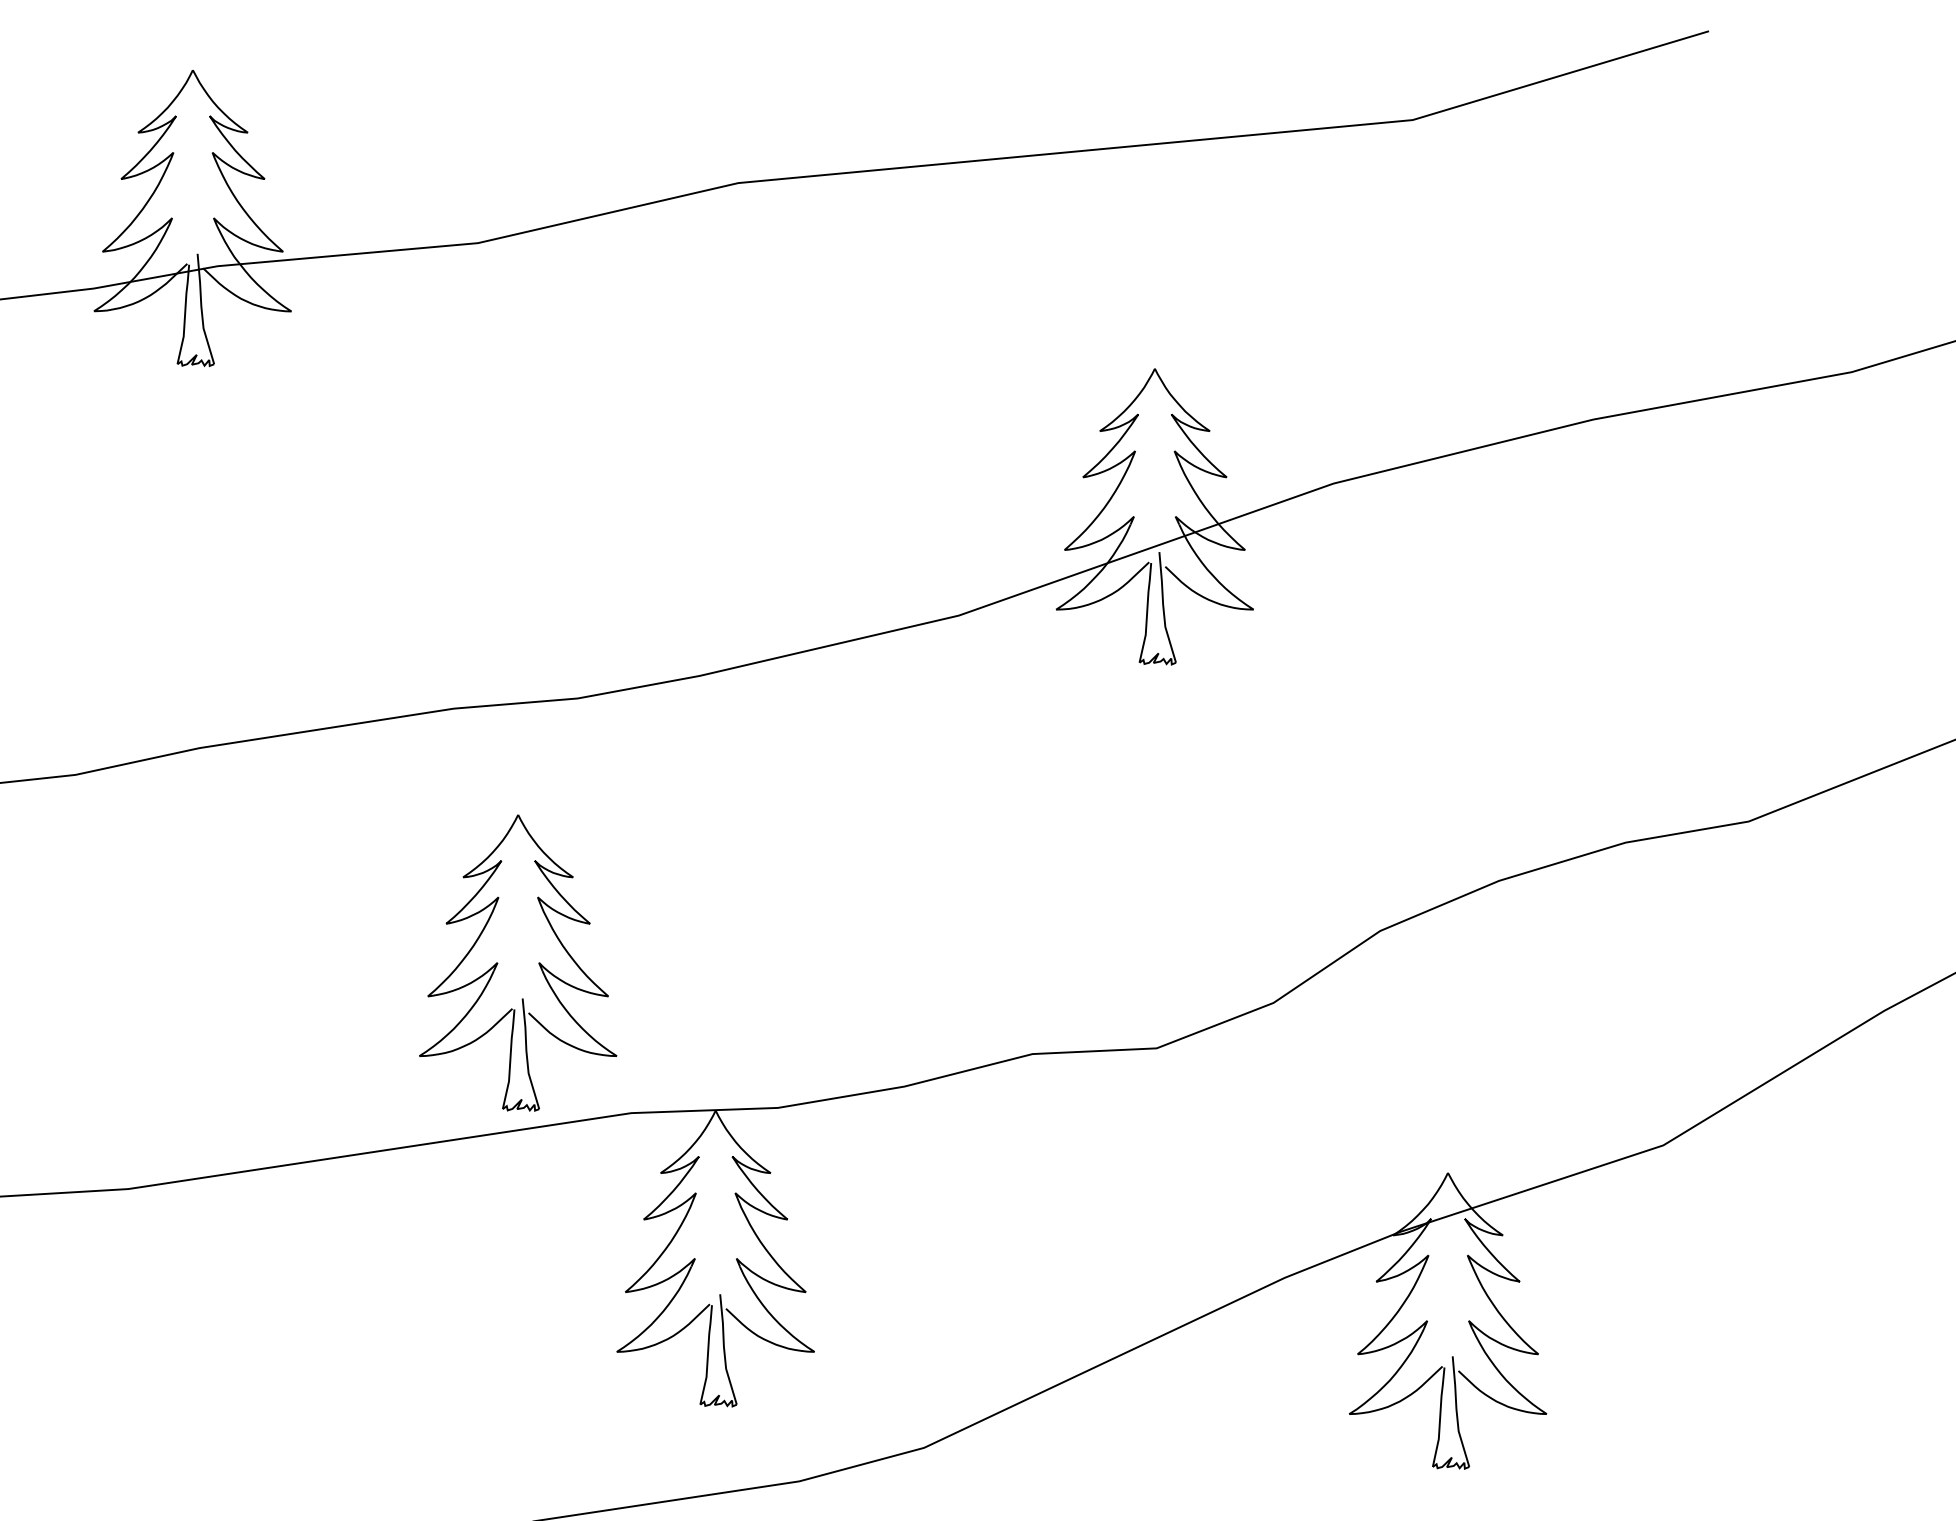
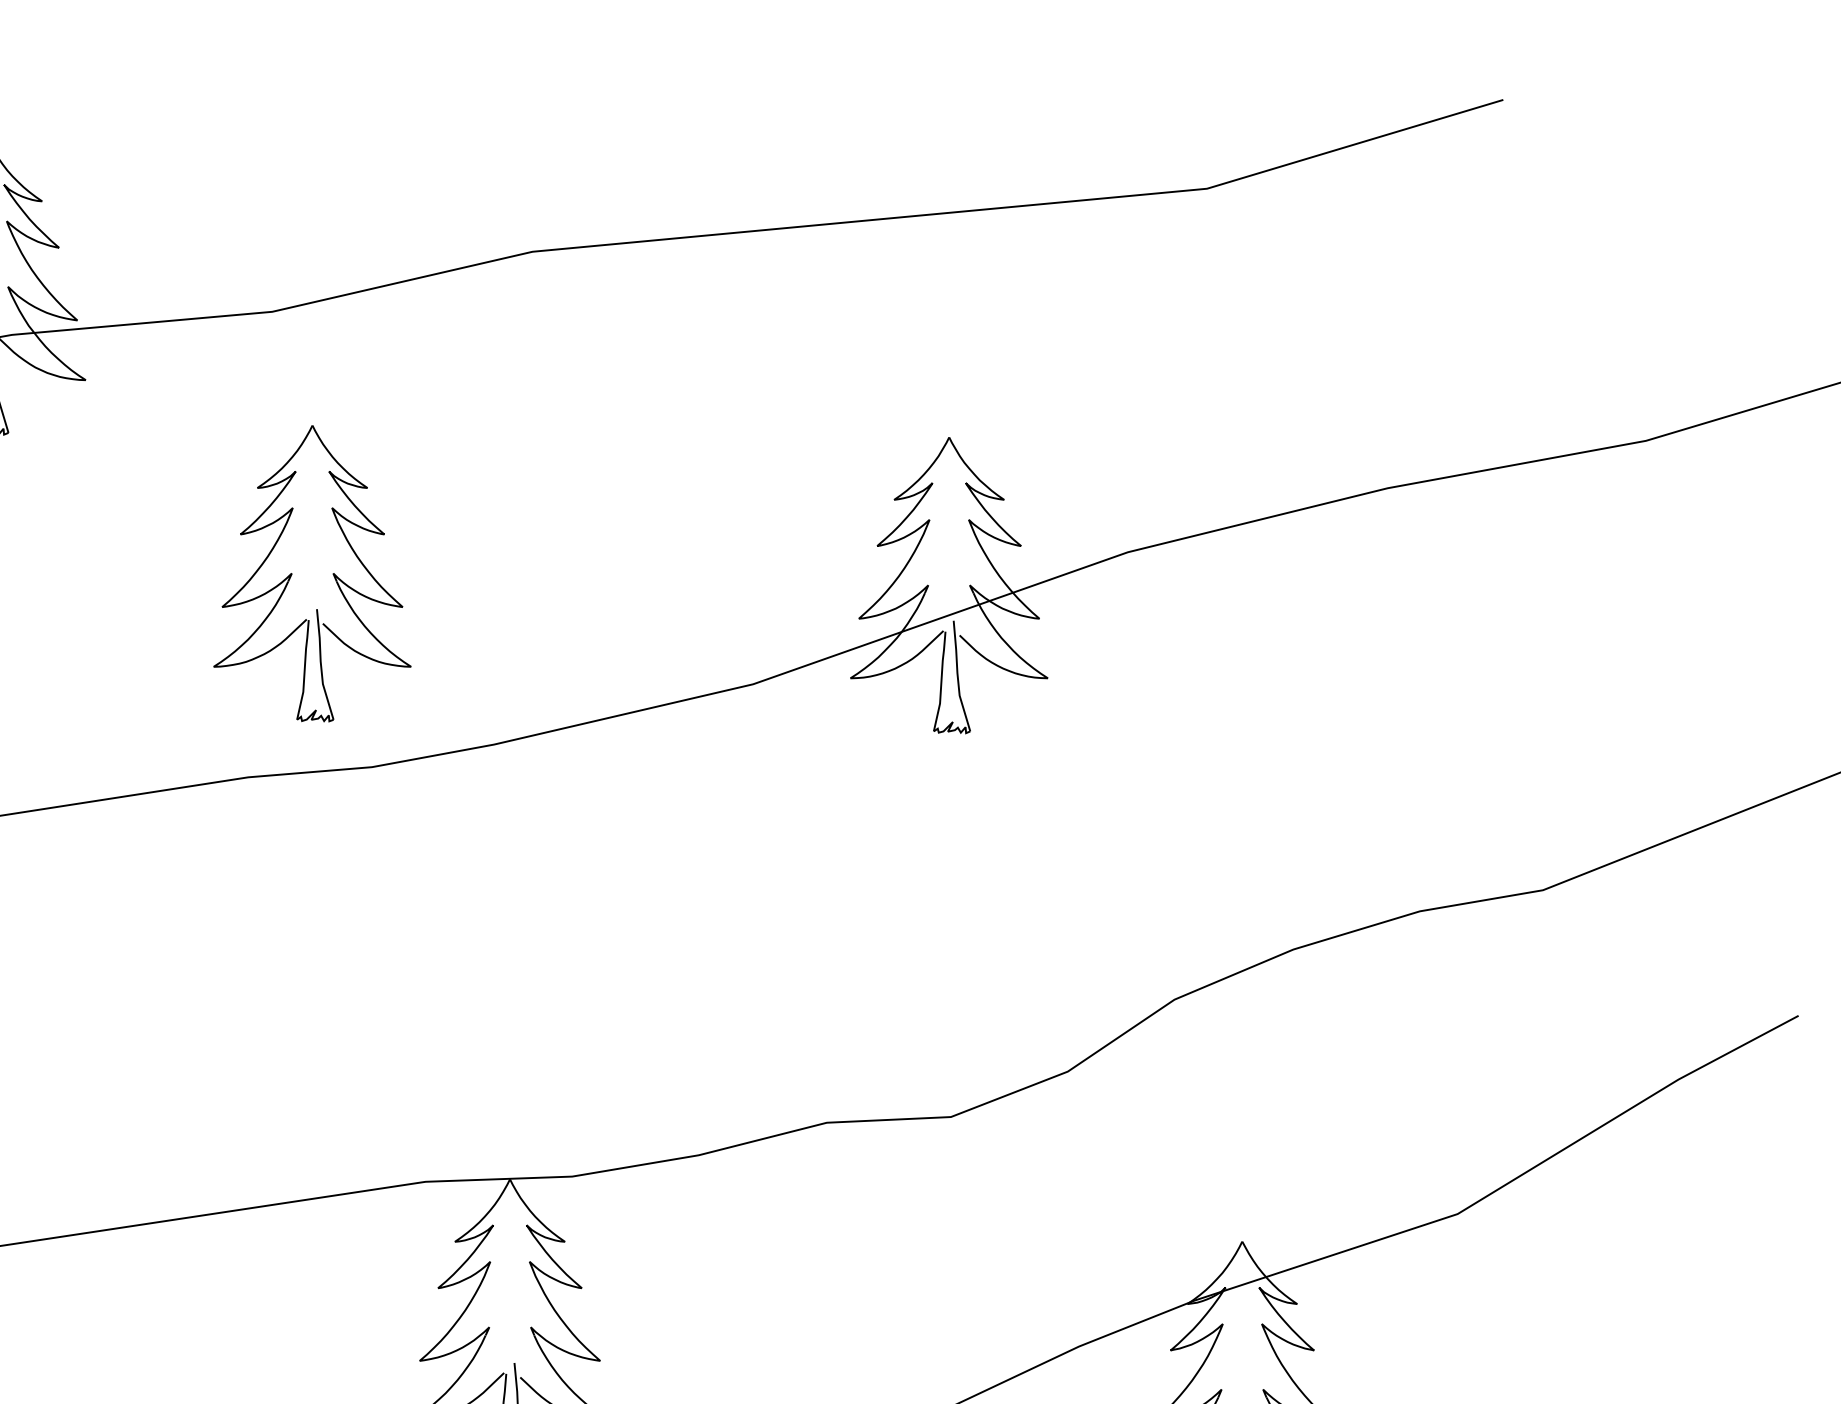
part: (538, 962) -> (332, 573), moved

